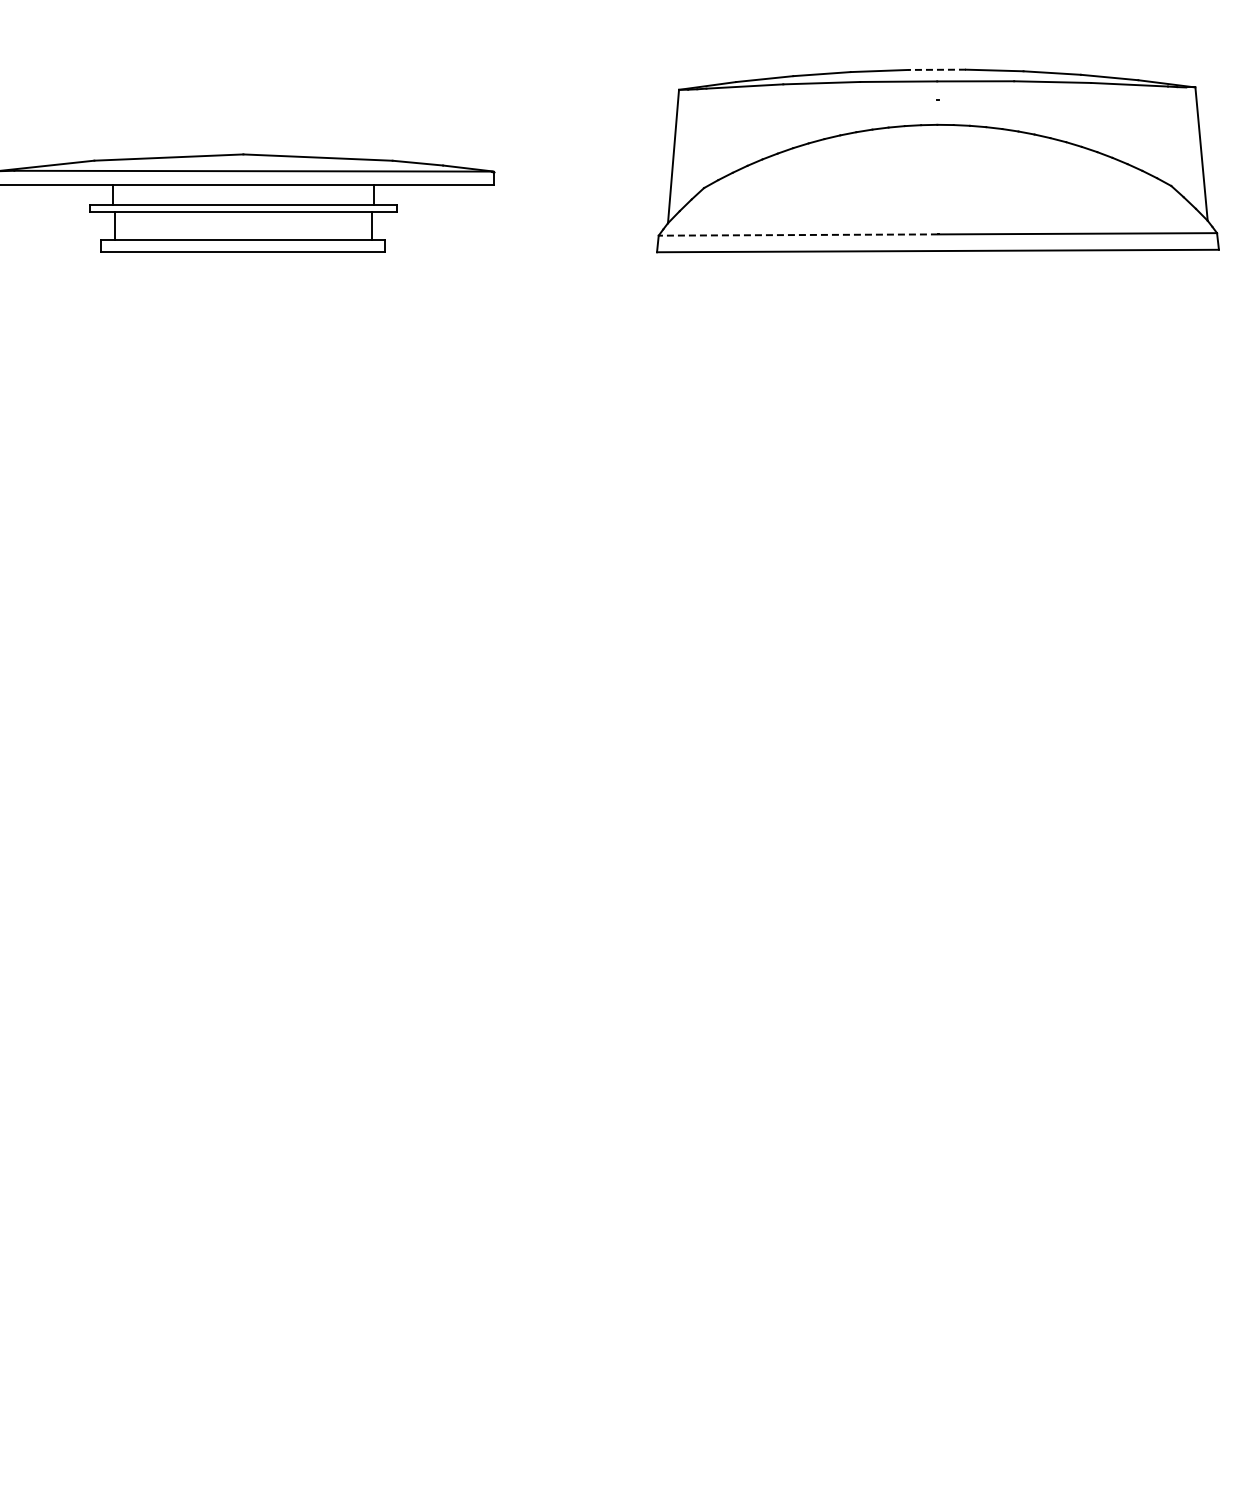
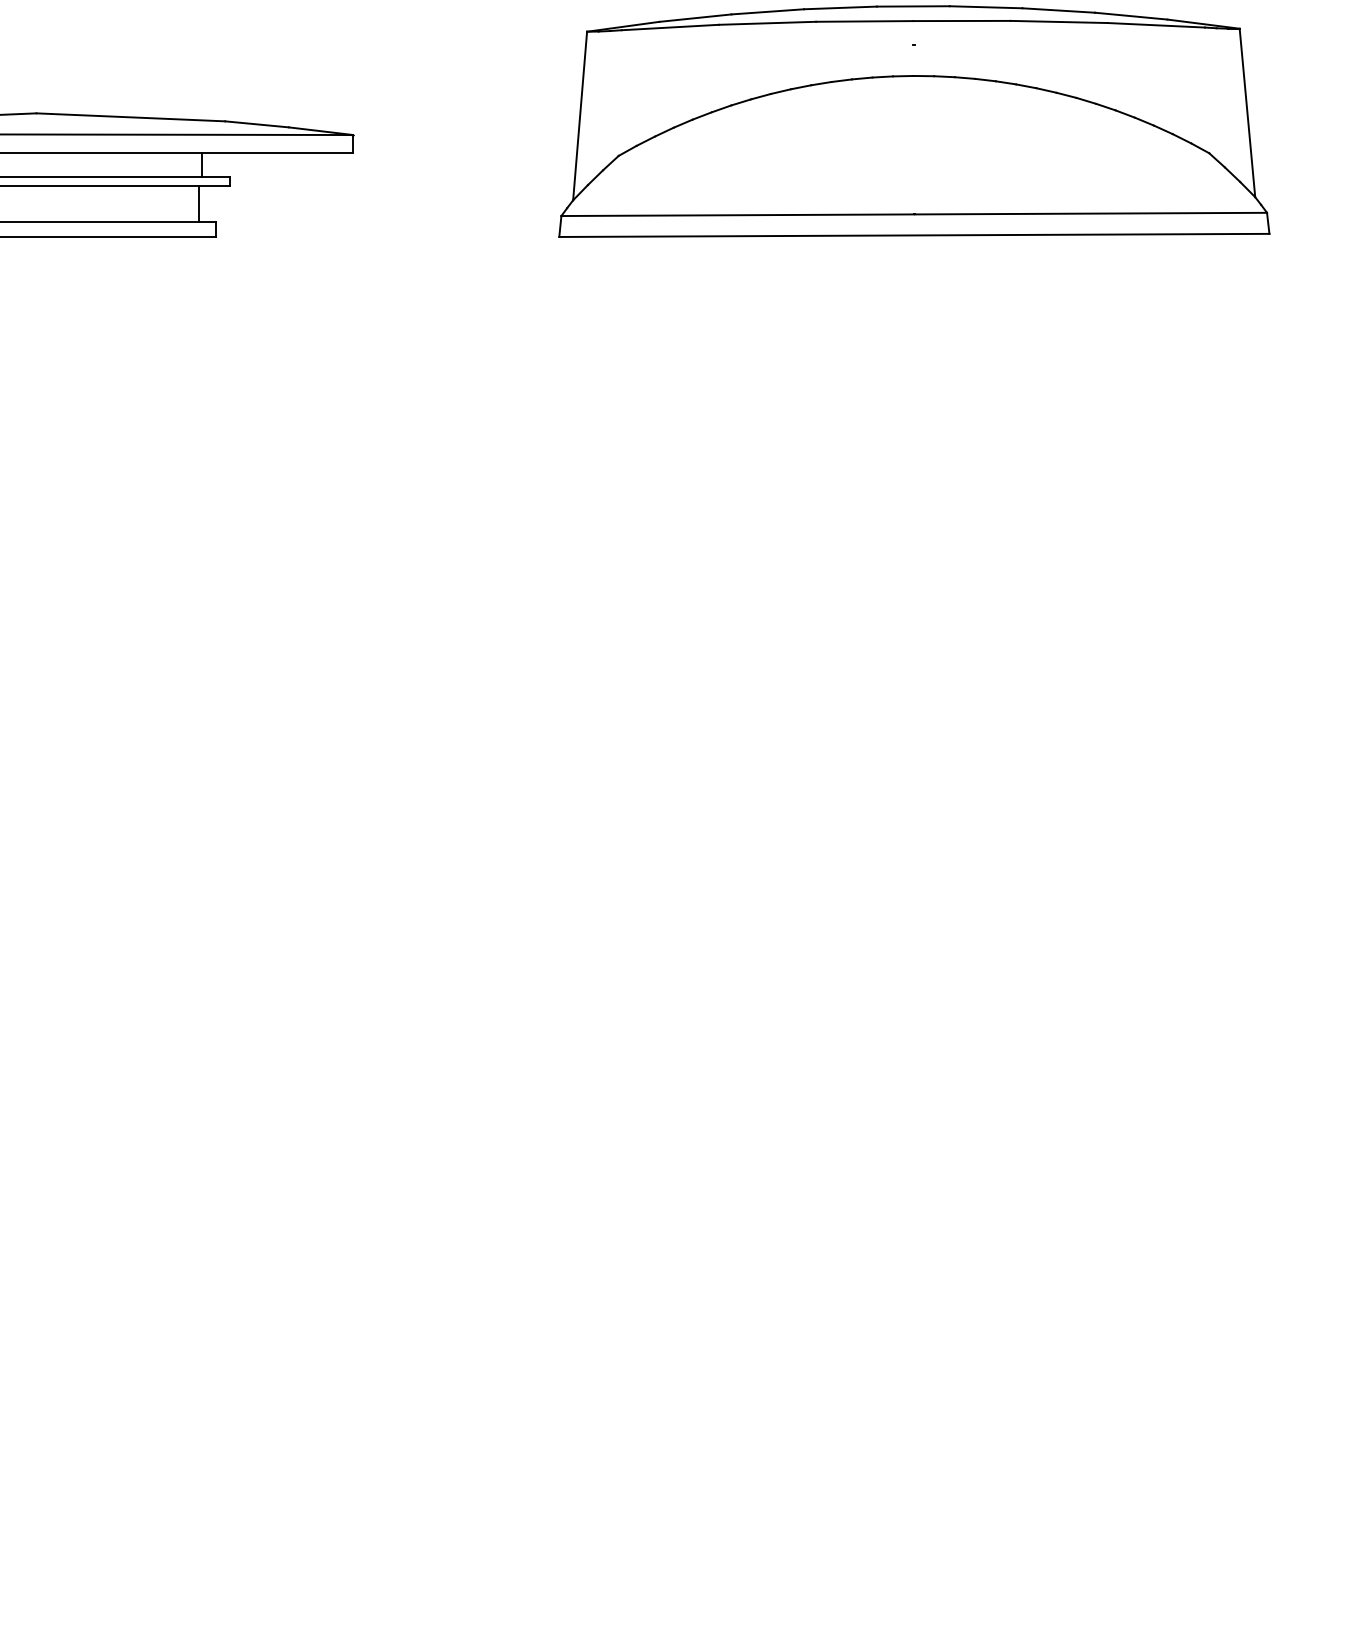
line: (937, 69) -> (913, 6), dashed -> solid
line: (798, 235) -> (738, 215), dashed -> solid

